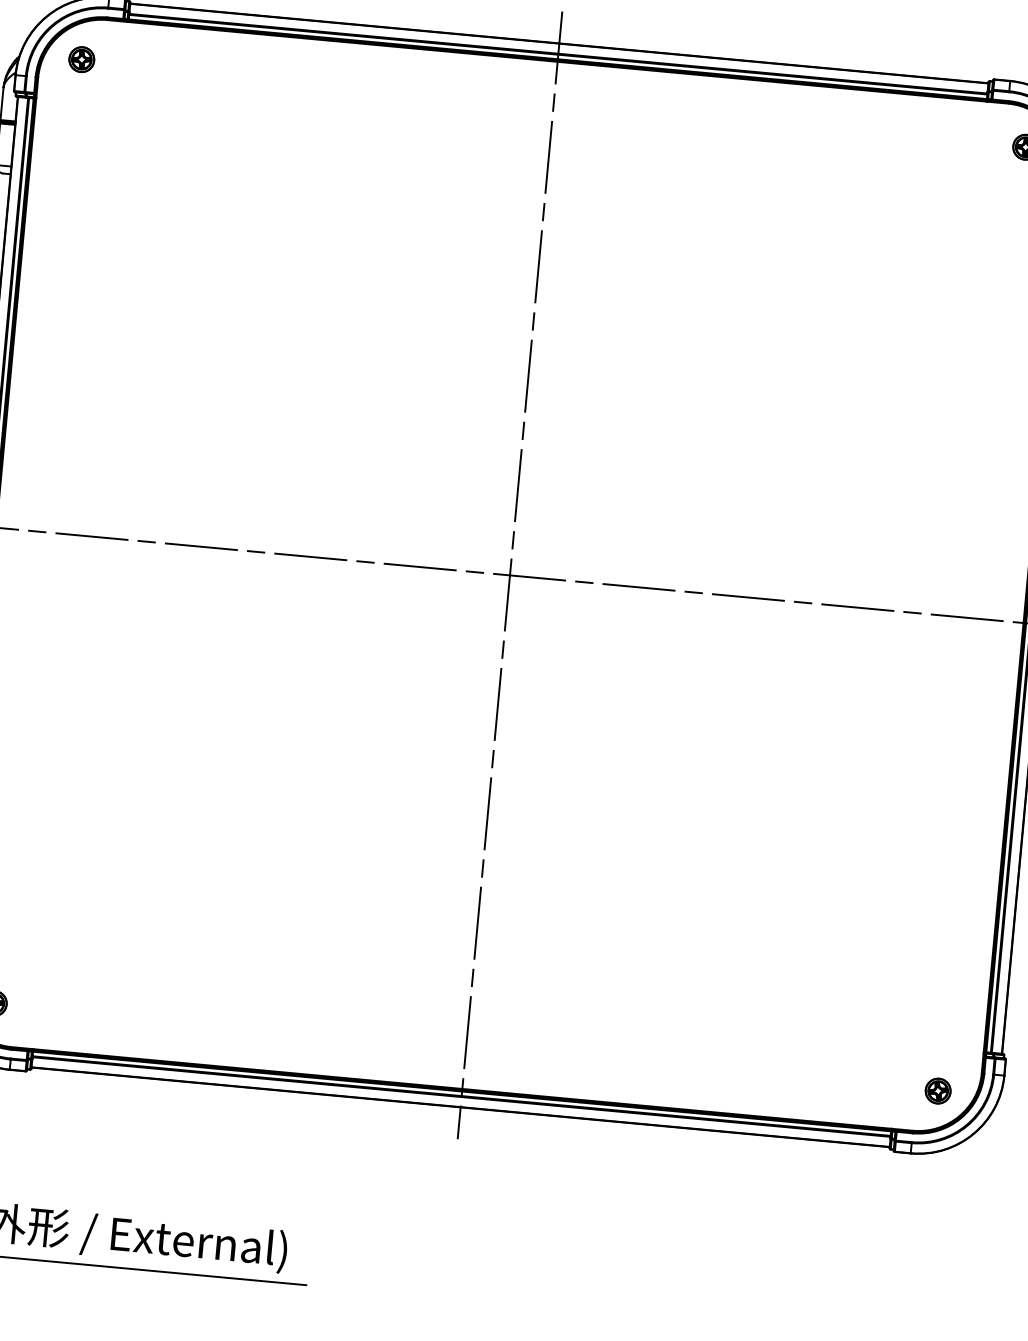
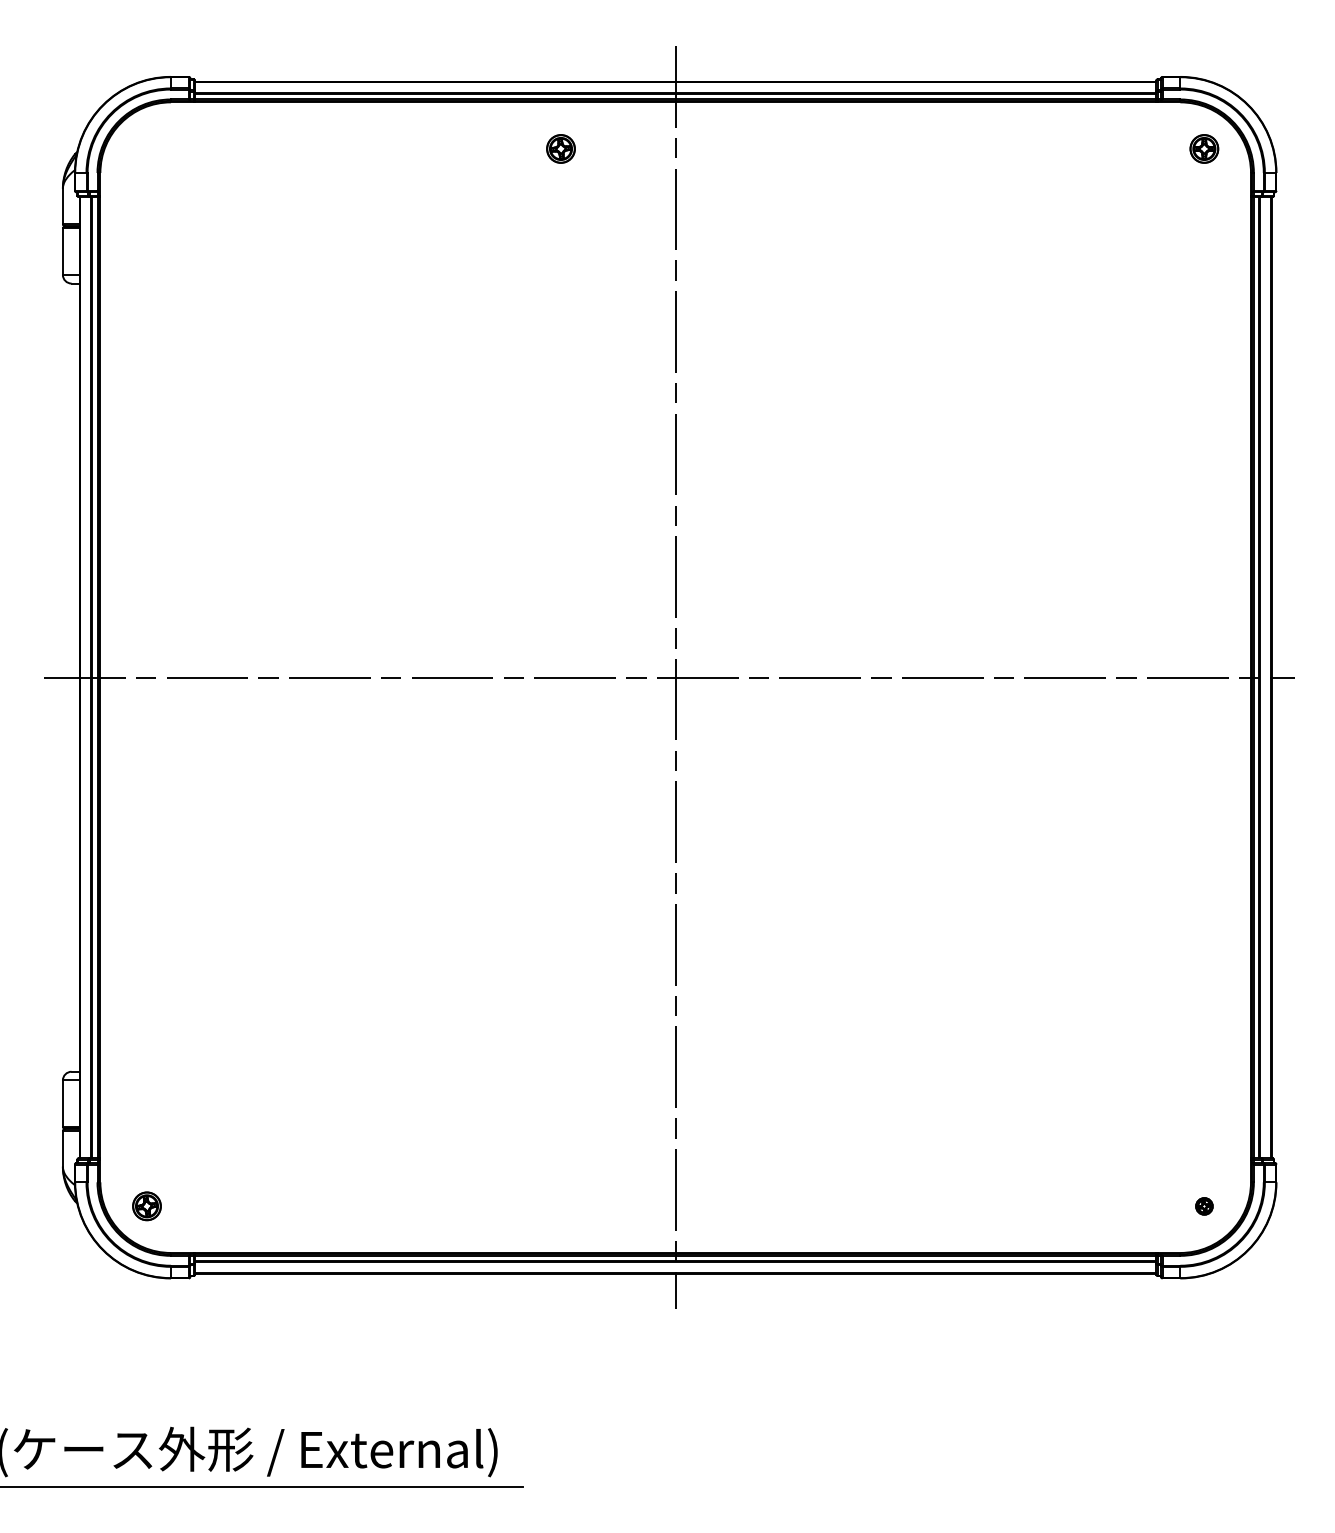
part: (81, 59) -> (560, 148), moved
part: (938, 1091) -> (1204, 1206), size x0.6

